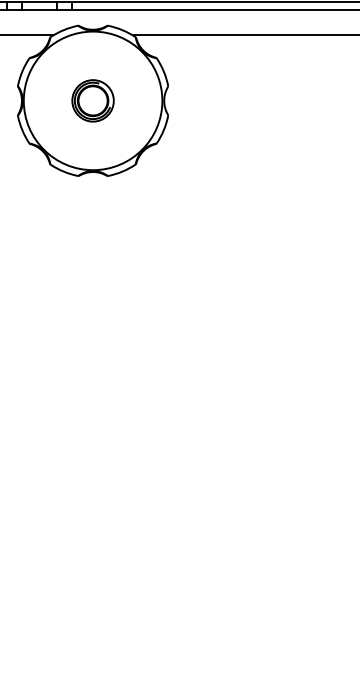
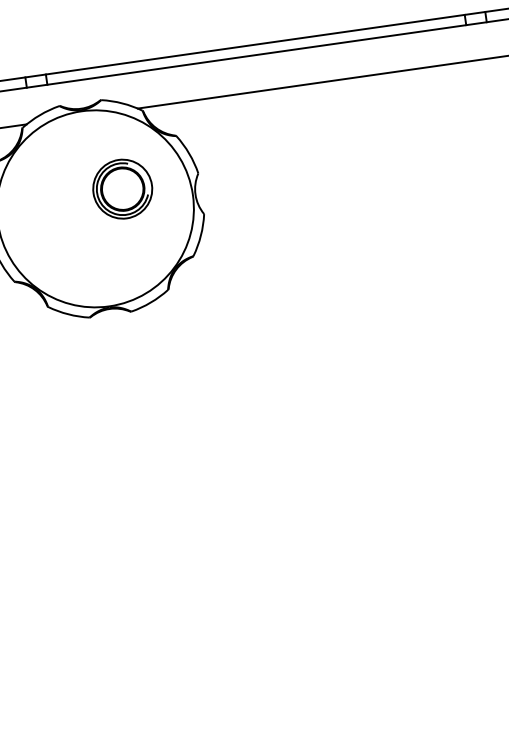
part: (92, 100) -> (121, 188), moved

